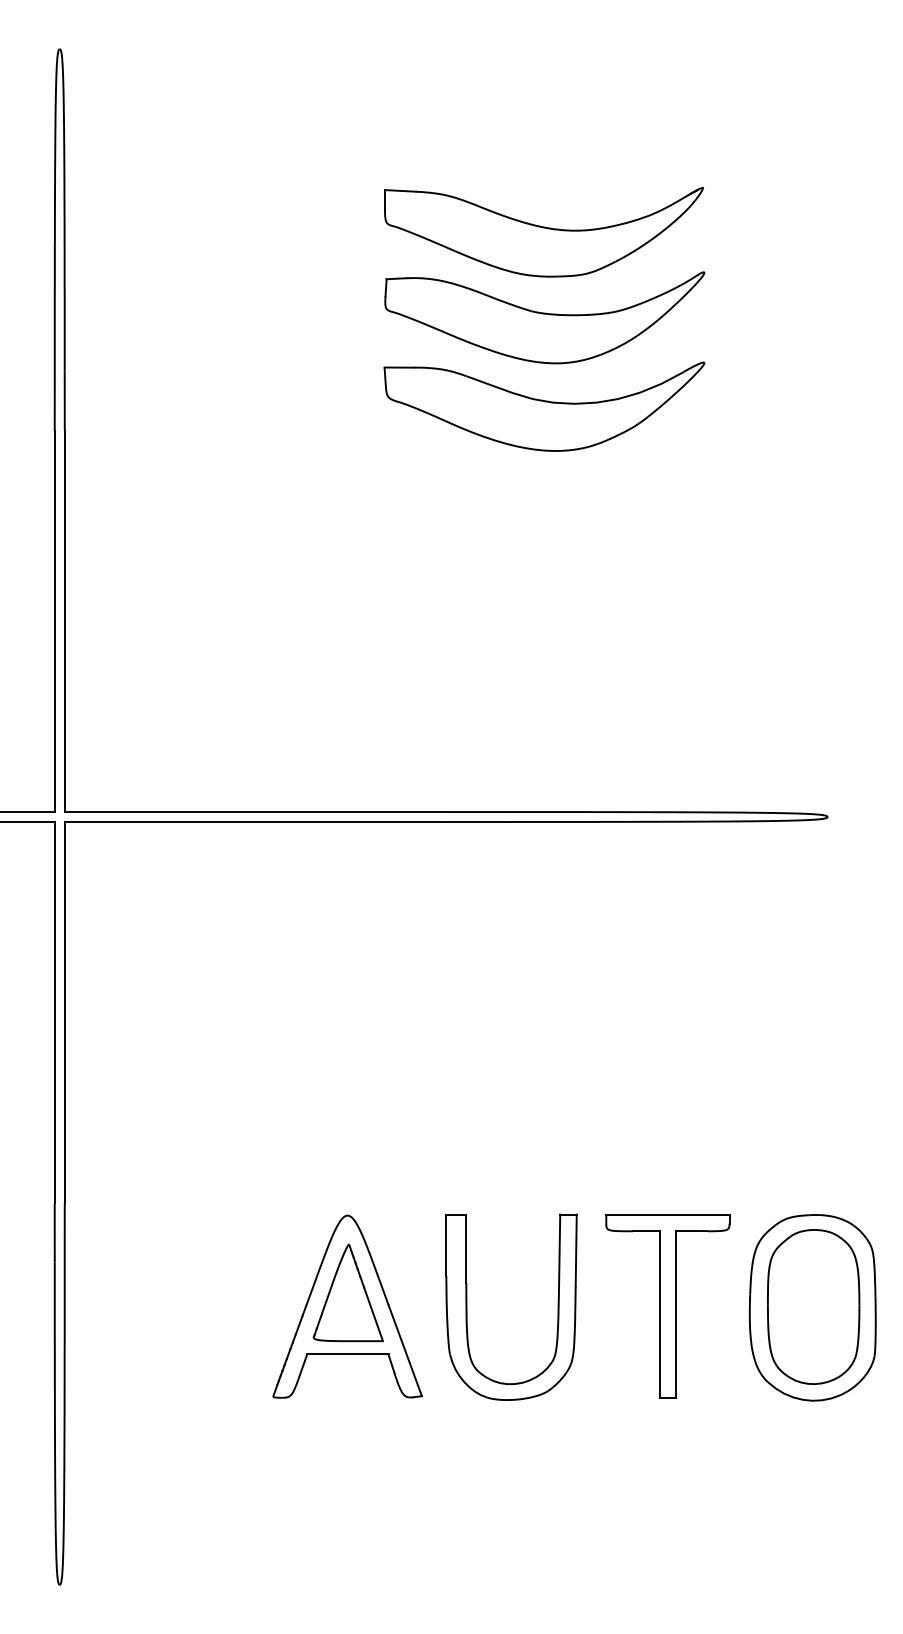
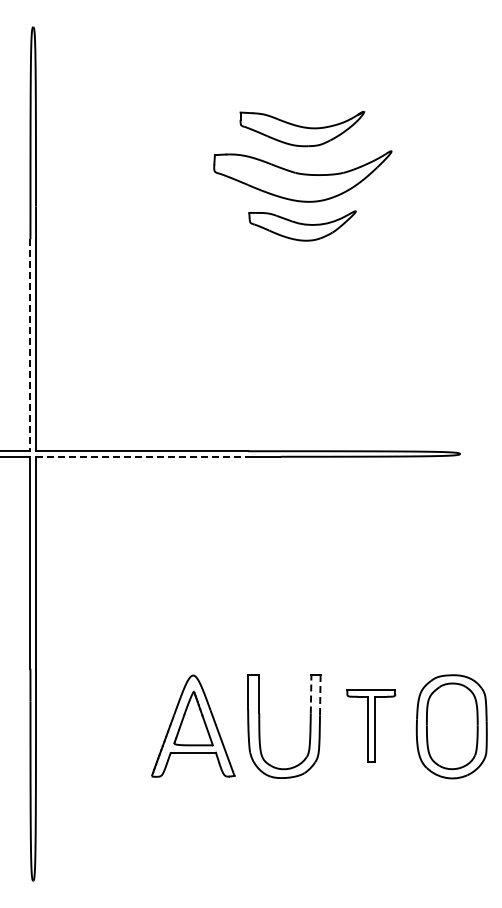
part: (544, 231) -> (302, 128), size x0.7
part: (544, 405) -> (302, 225), size x0.6
line: (54, 621) -> (30, 345), solid -> dashed
line: (256, 821) -> (142, 456), solid -> dashed
line: (560, 1247) -> (311, 693), solid -> dashed
line: (576, 1251) -> (320, 695), solid -> dashed
part: (668, 1305) -> (371, 725), size x0.7

